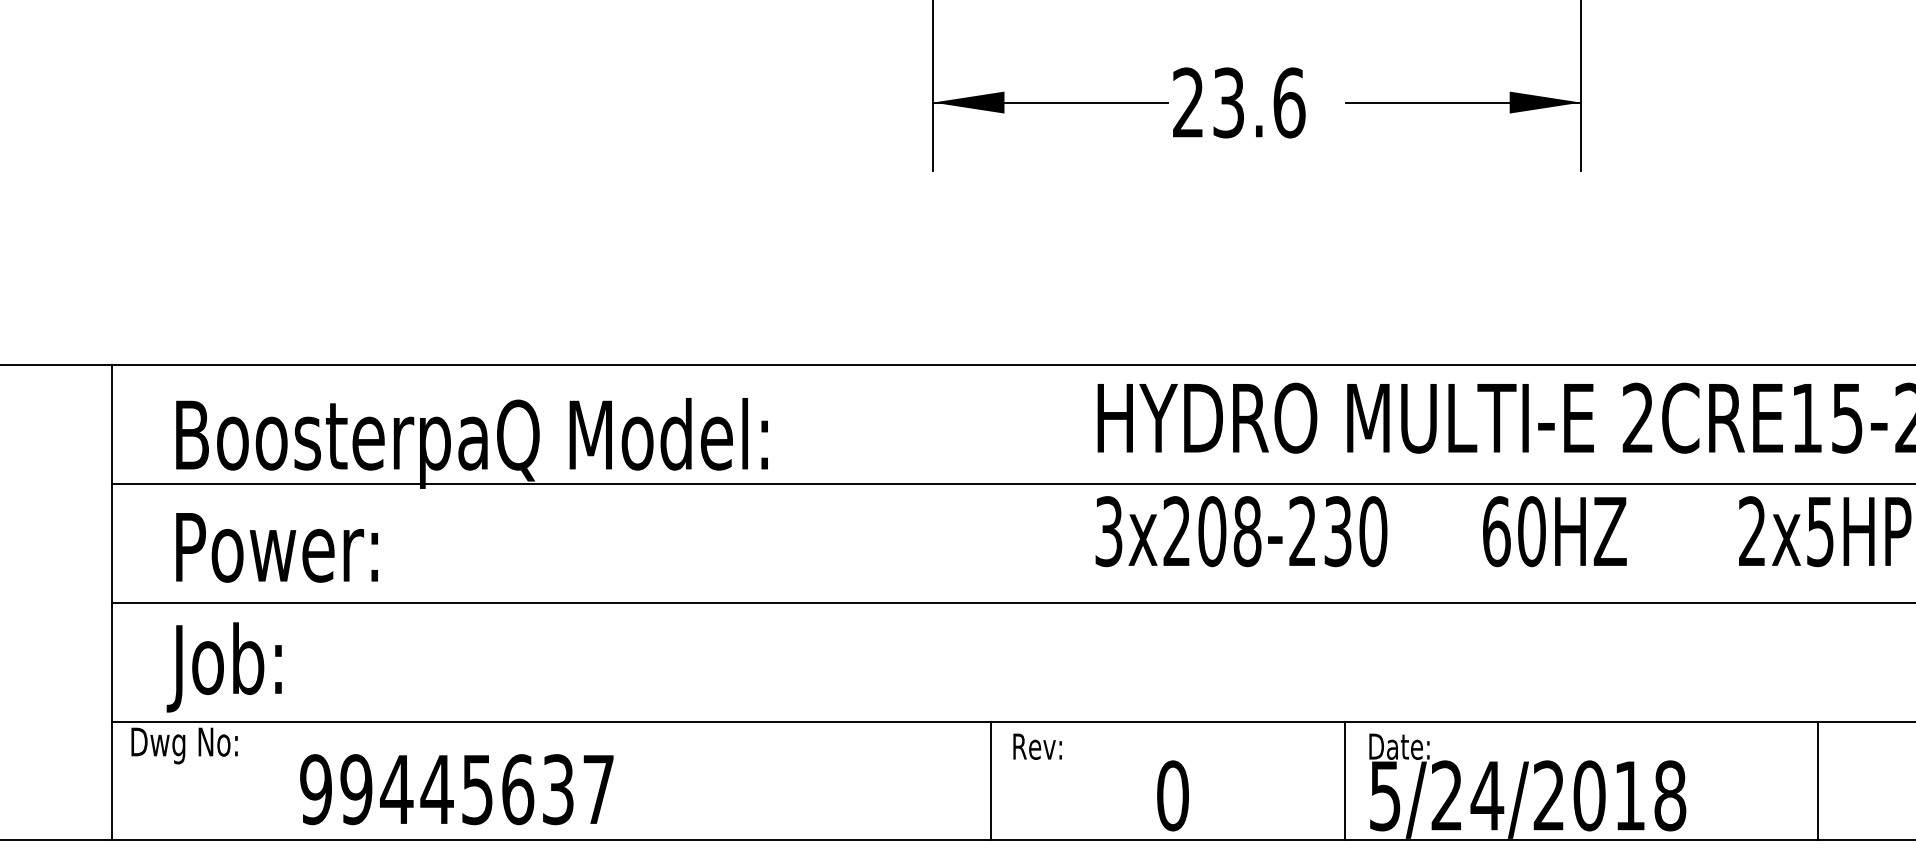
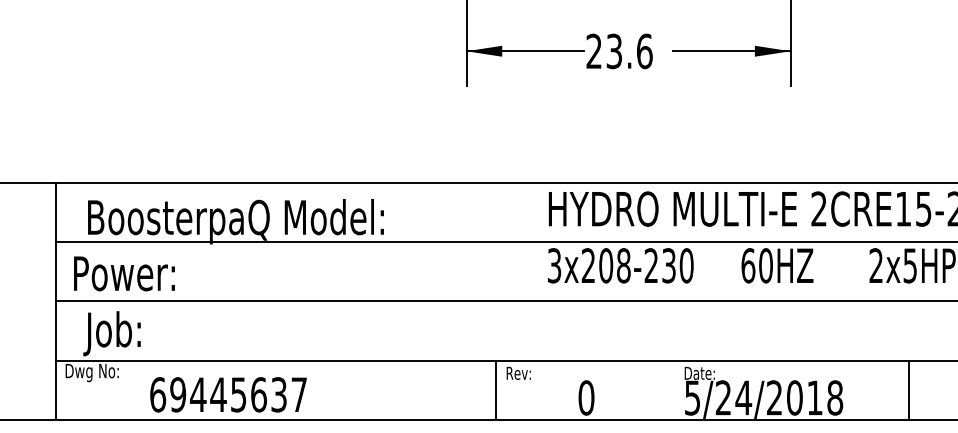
text: (277, 546) -> (124, 273), moved
line: (1344, 780) -> (672, 390), removed
text: (317, 788) -> (158, 394), 99445637 -> 69445637

